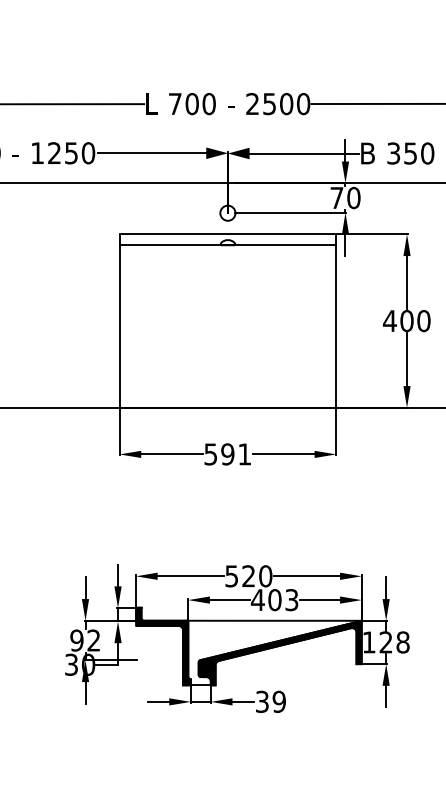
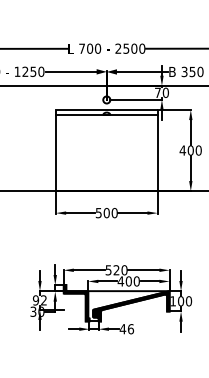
text: (235, 455) -> (110, 213), 591 -> 500
text: (291, 600) -> (136, 281), 403 -> 400
text: (395, 642) -> (185, 301), 128 -> 100
text: (269, 702) -> (126, 329), 39 -> 46

